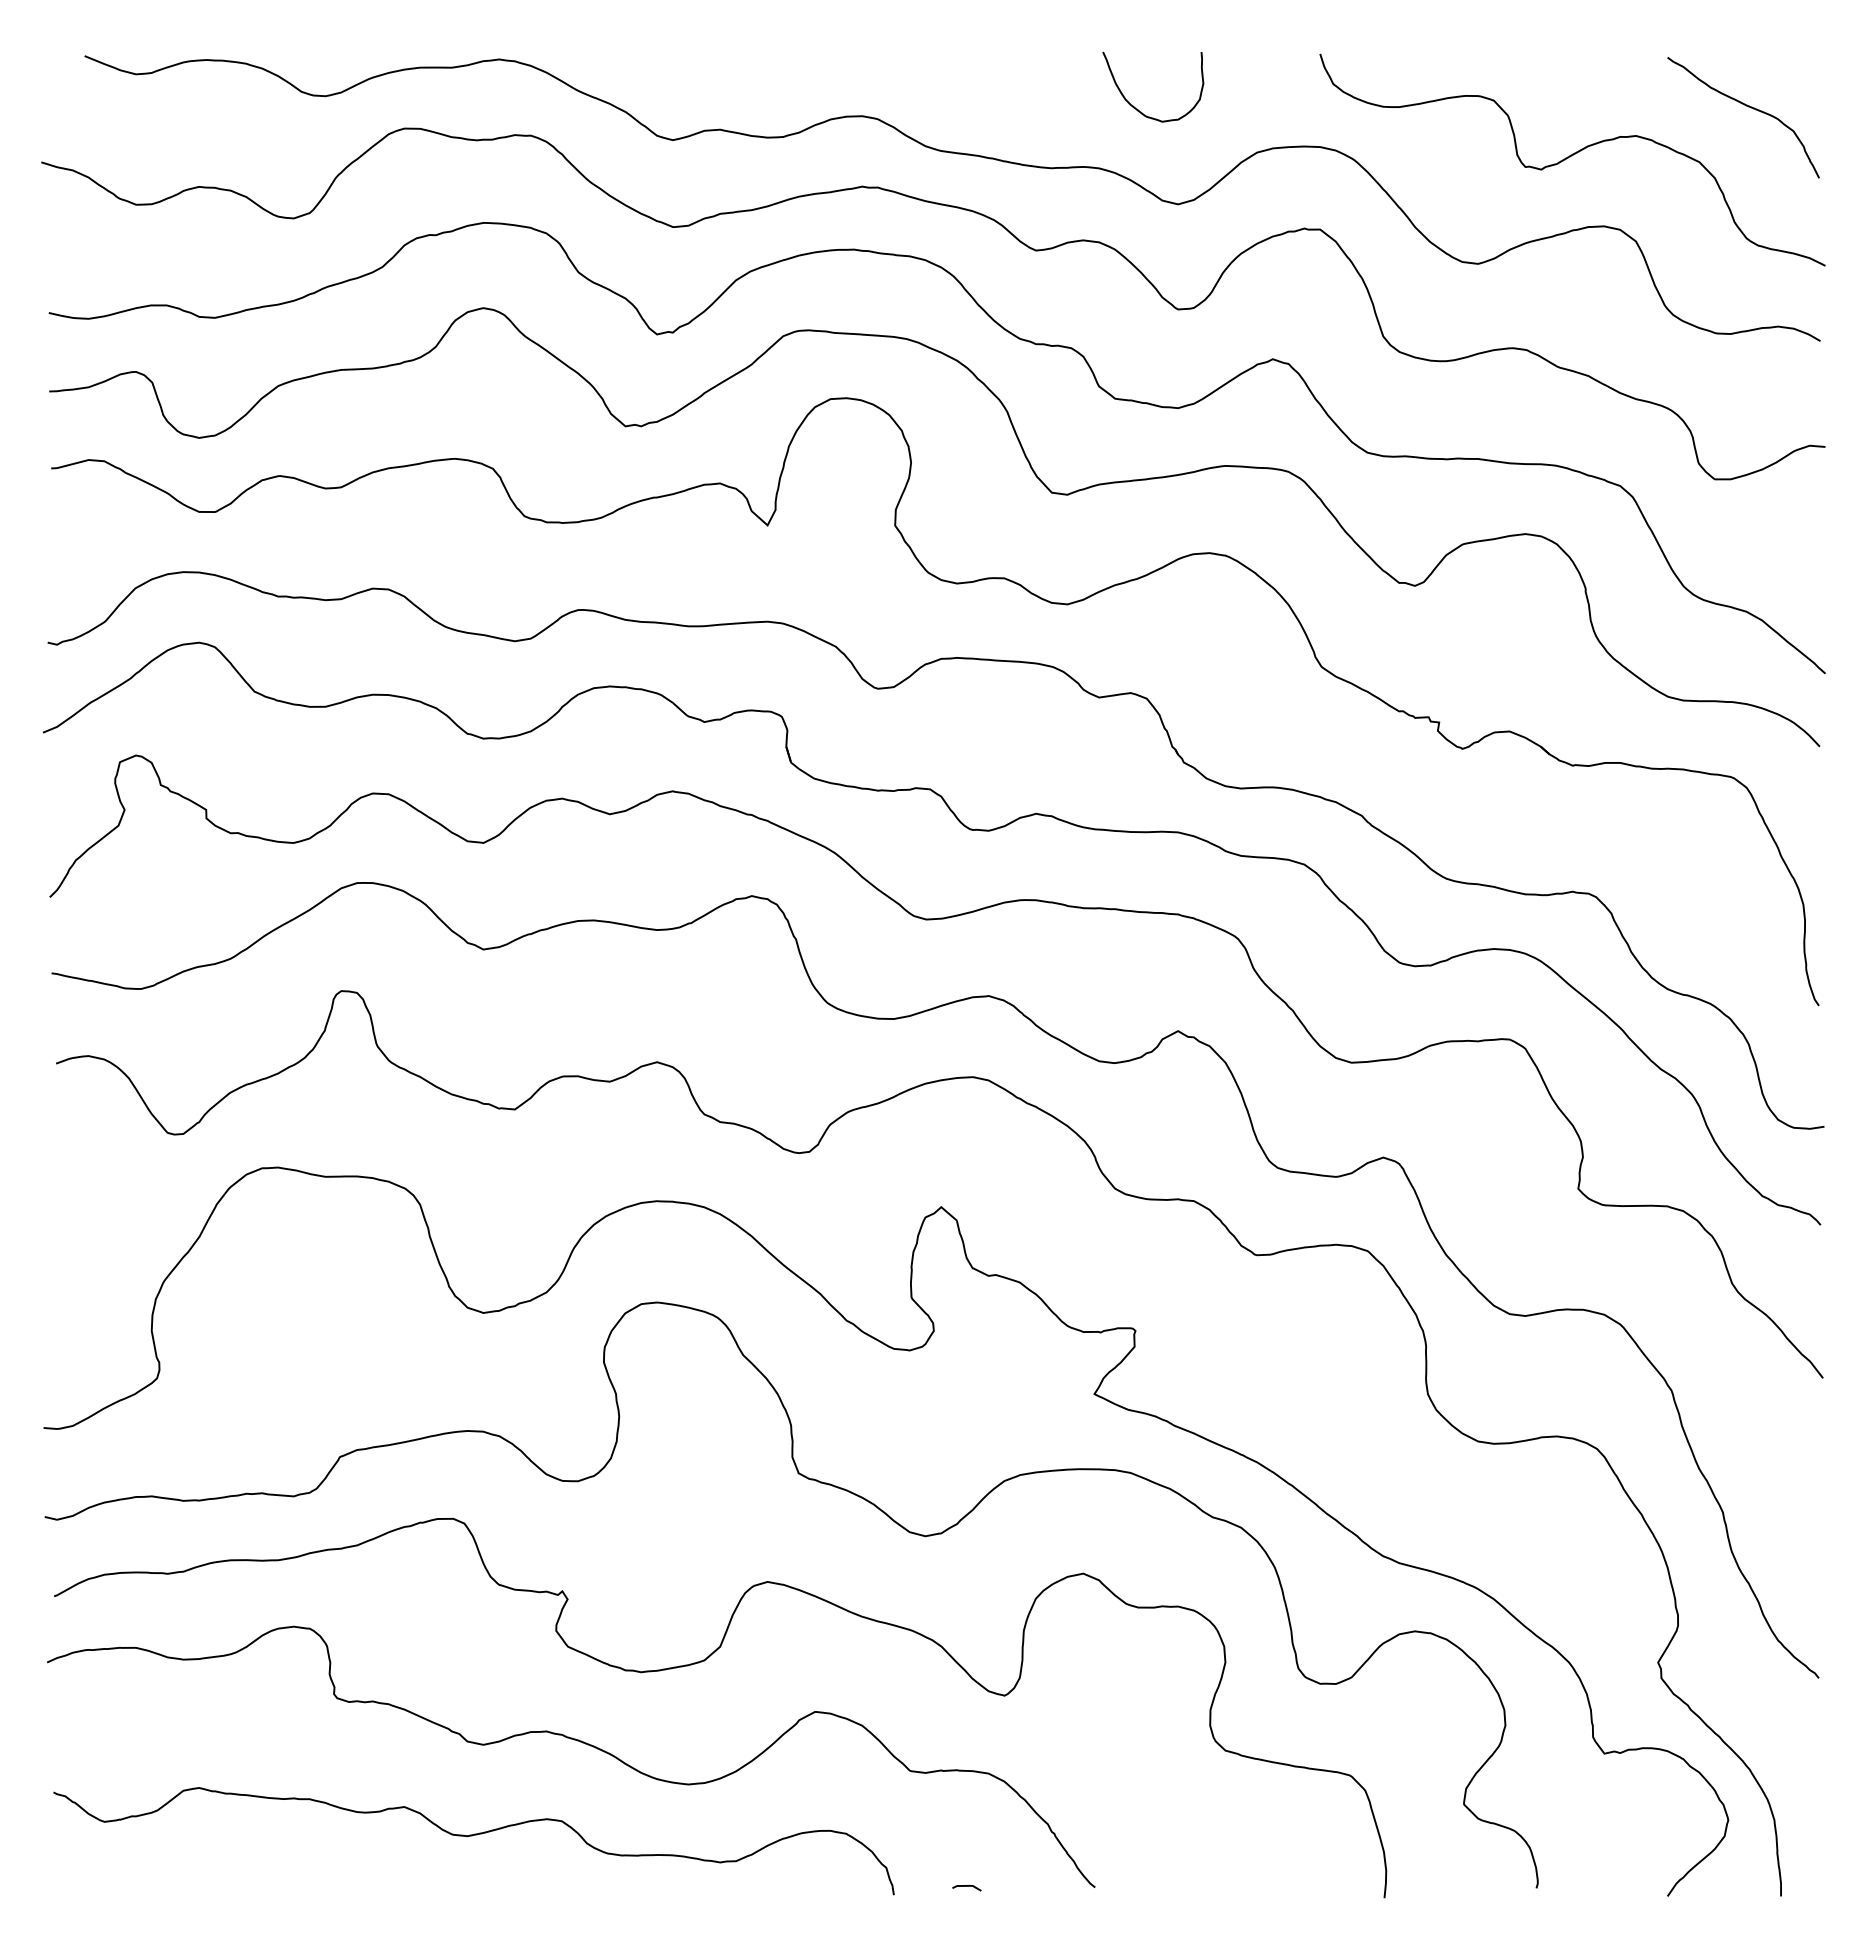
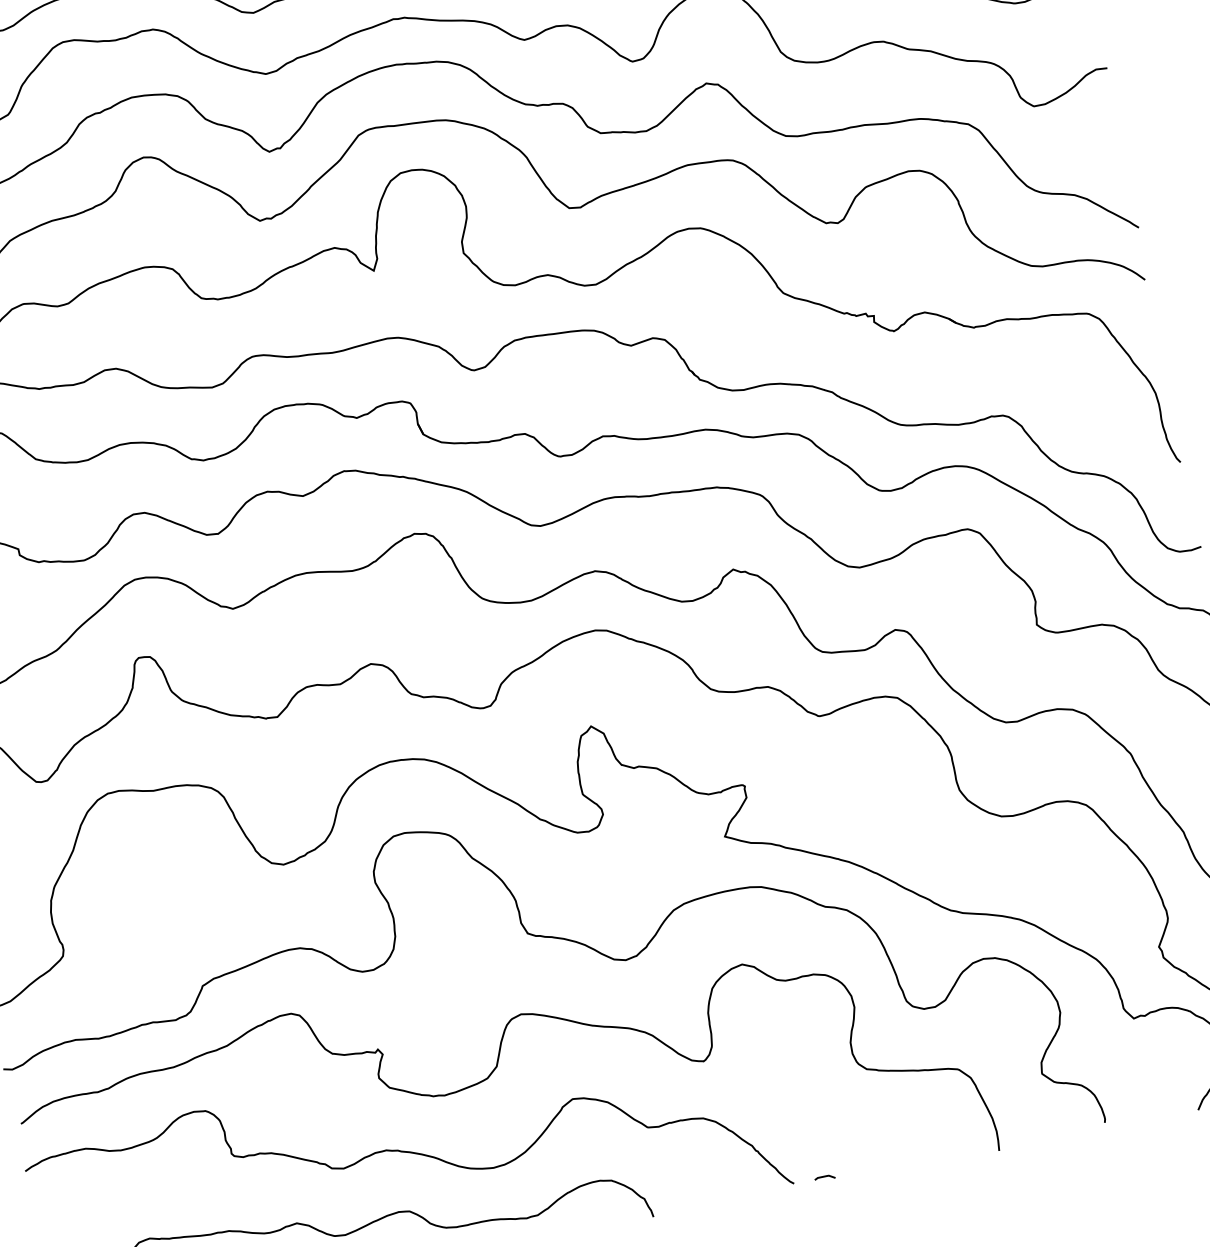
line: (966, 1886) -> (824, 1176), moved

